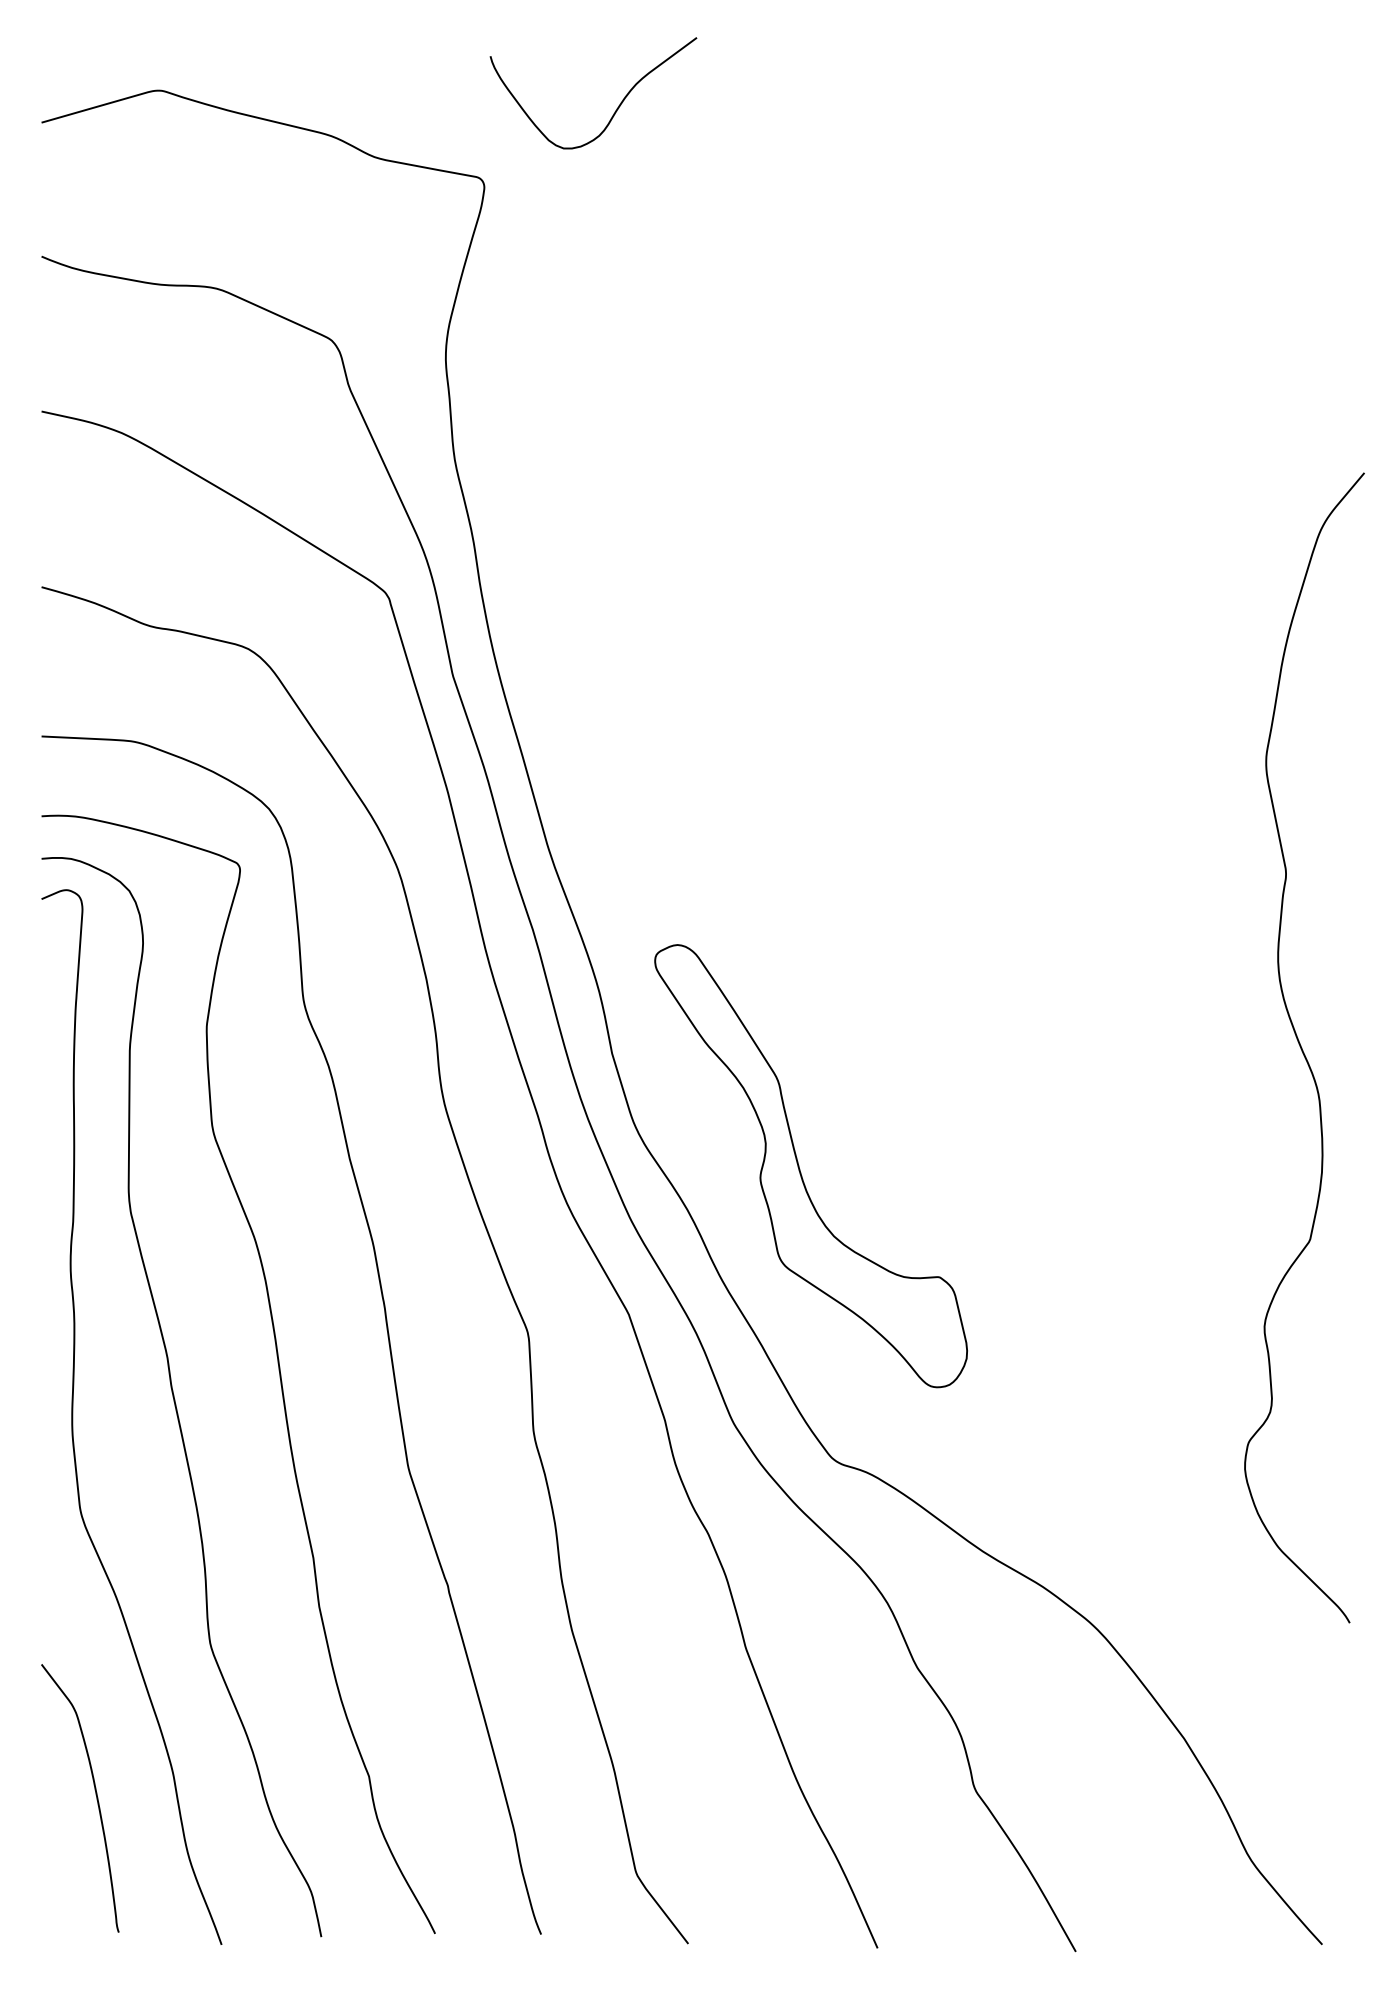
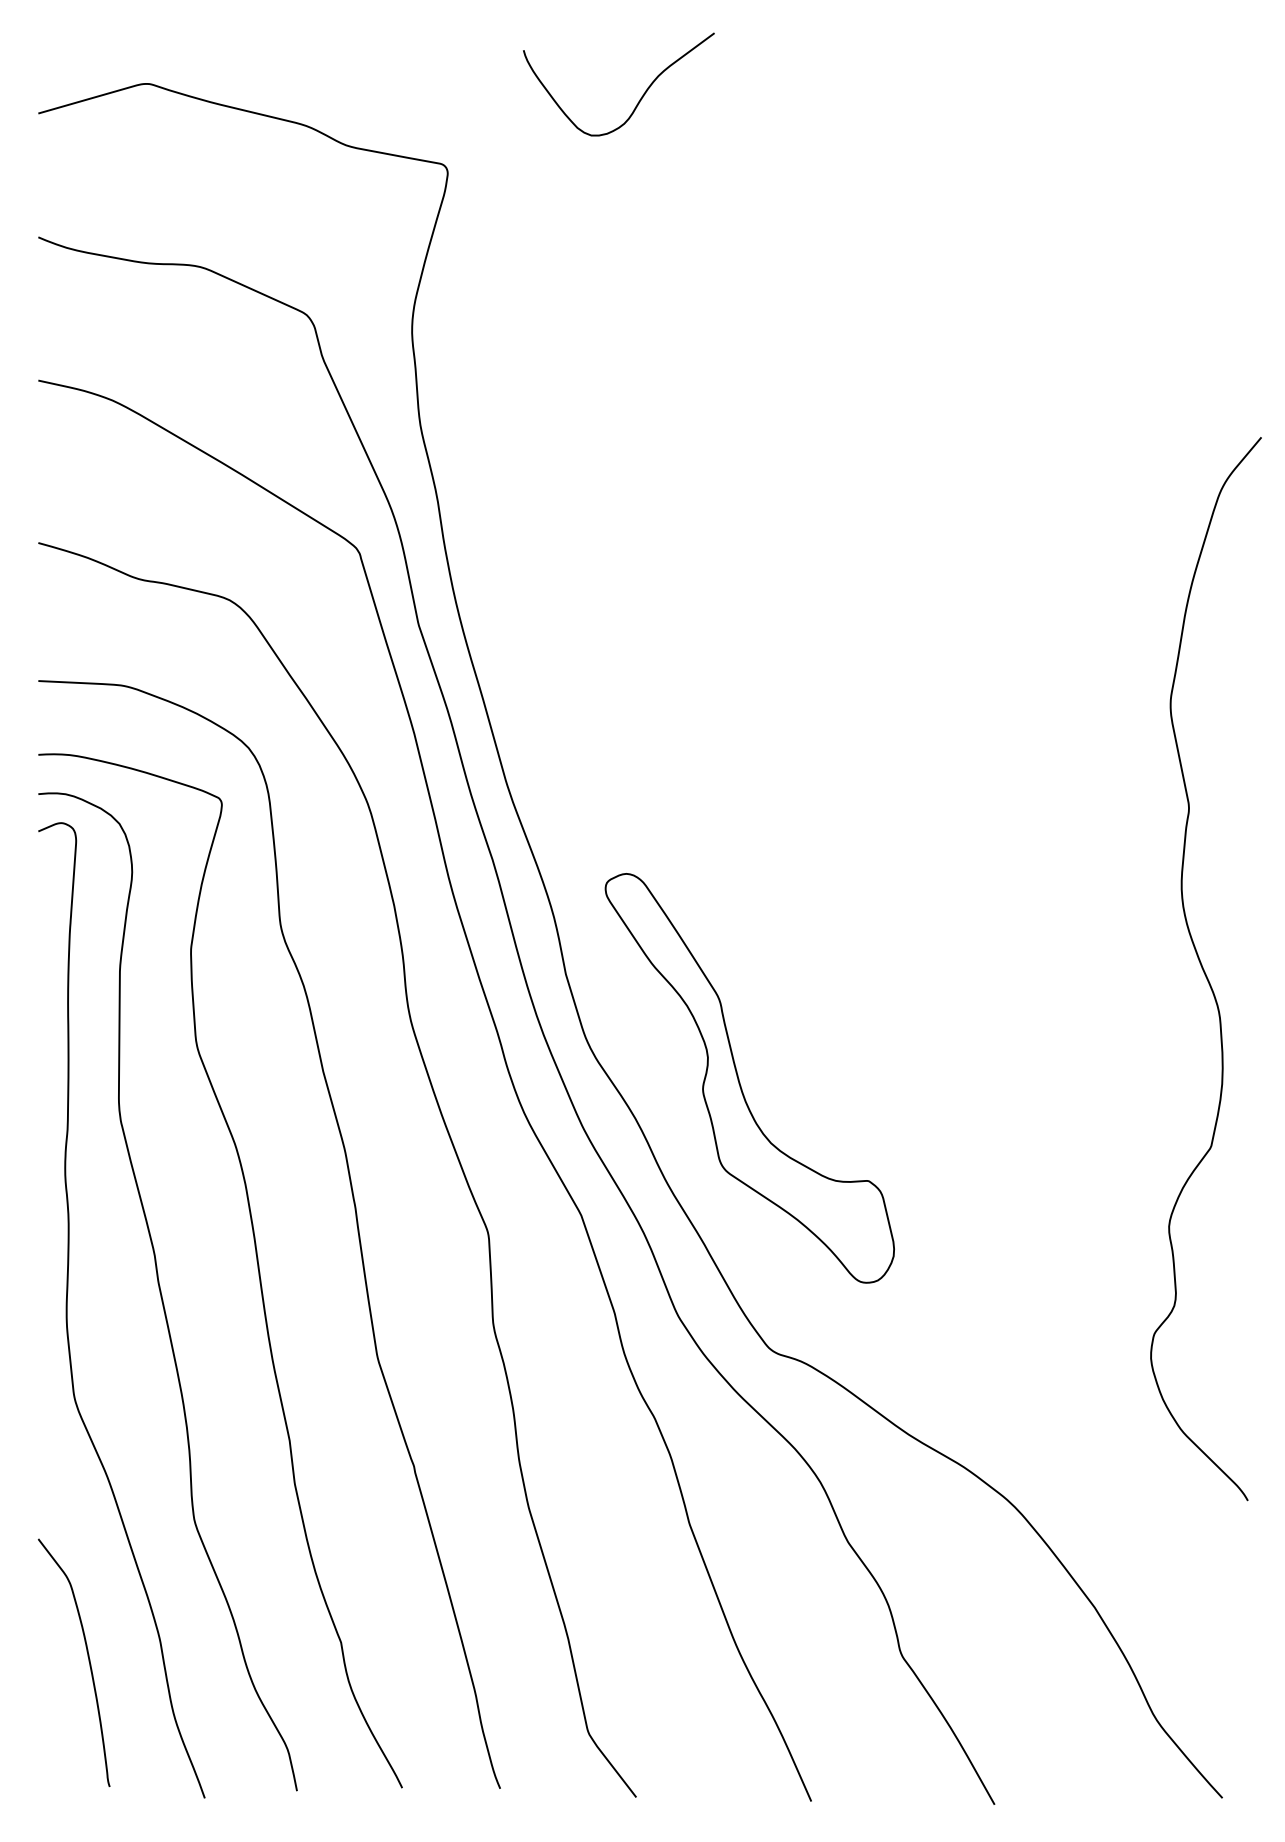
curve: (616, 108) -> (640, 98), moved

